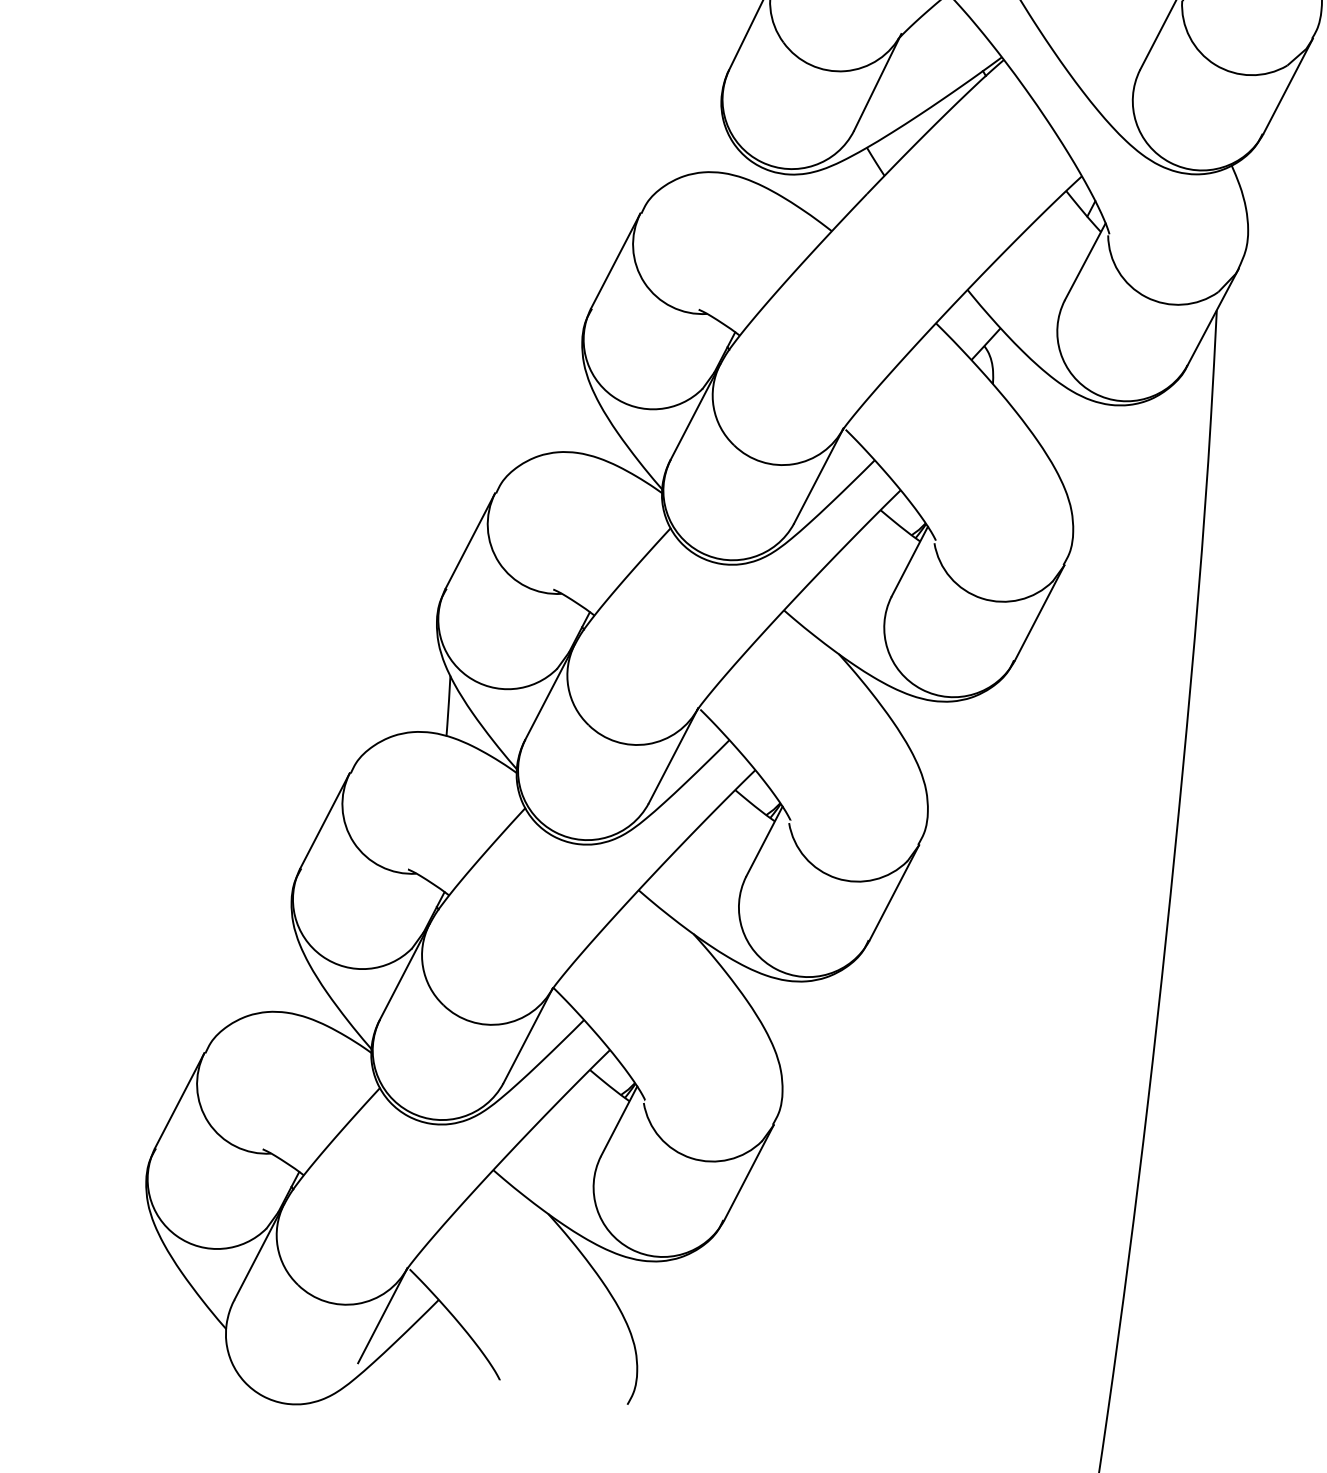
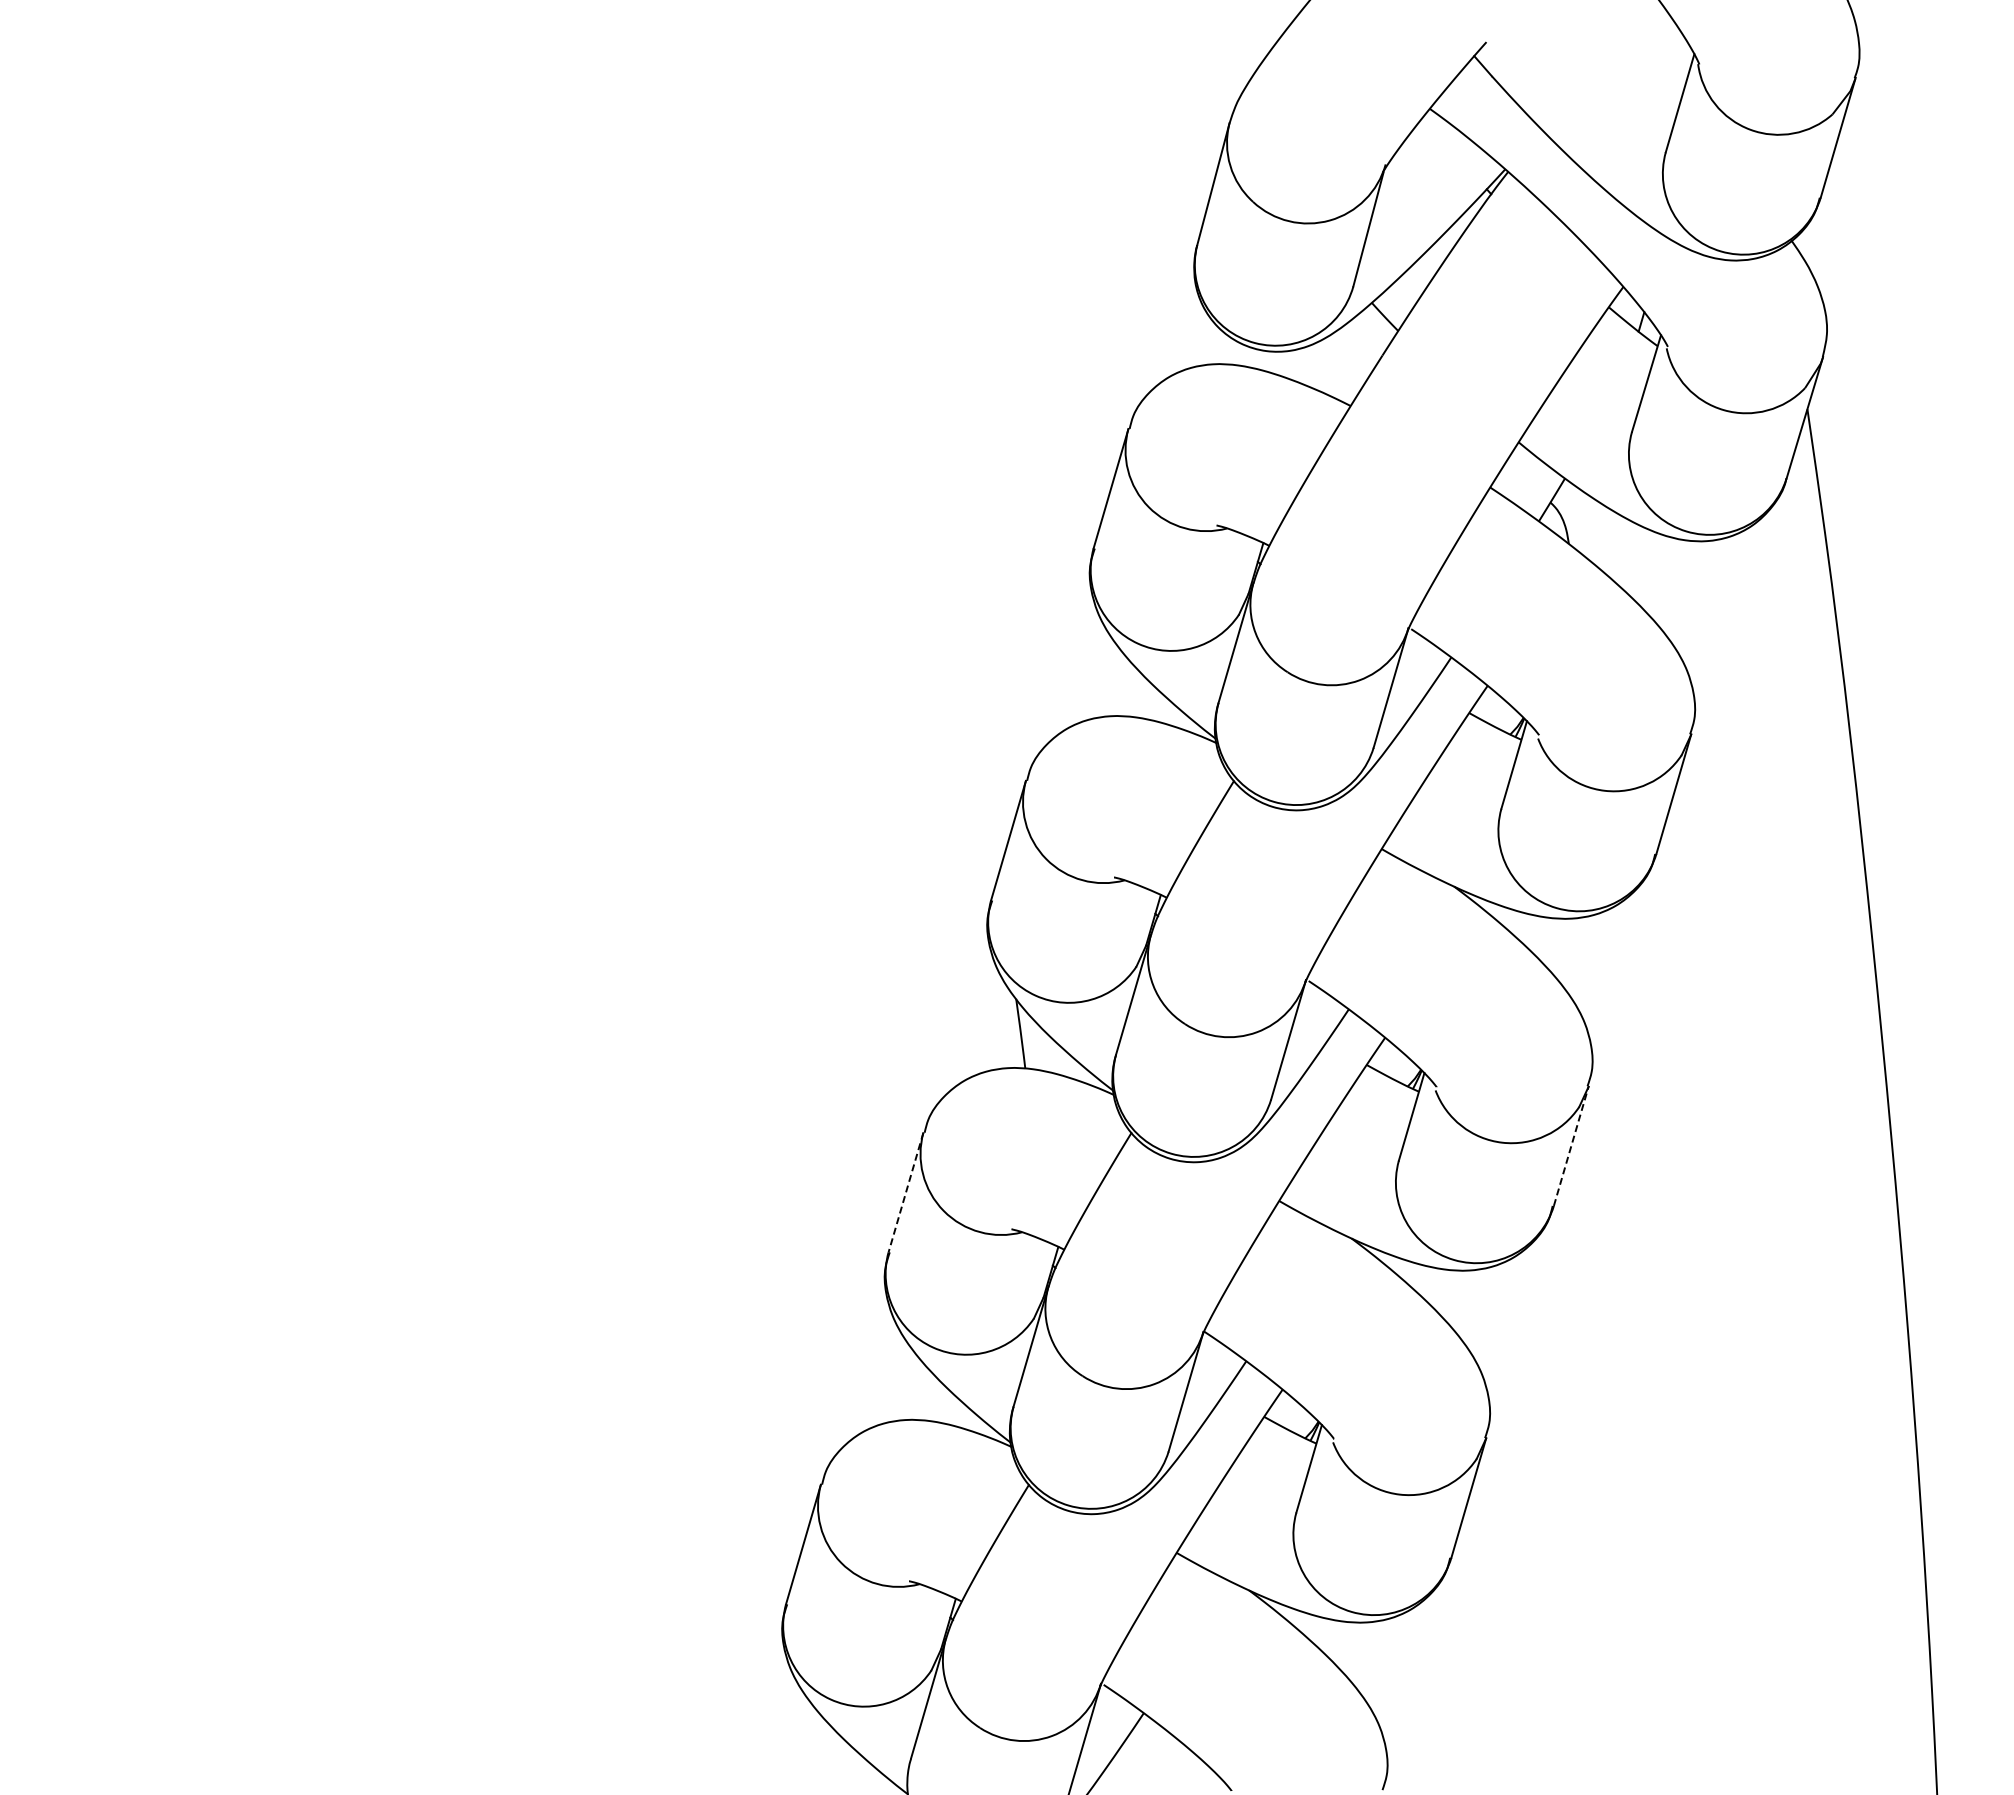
line: (324, 821) -> (905, 1193), solid -> dashed
line: (894, 892) -> (1571, 1145), solid -> dashed

